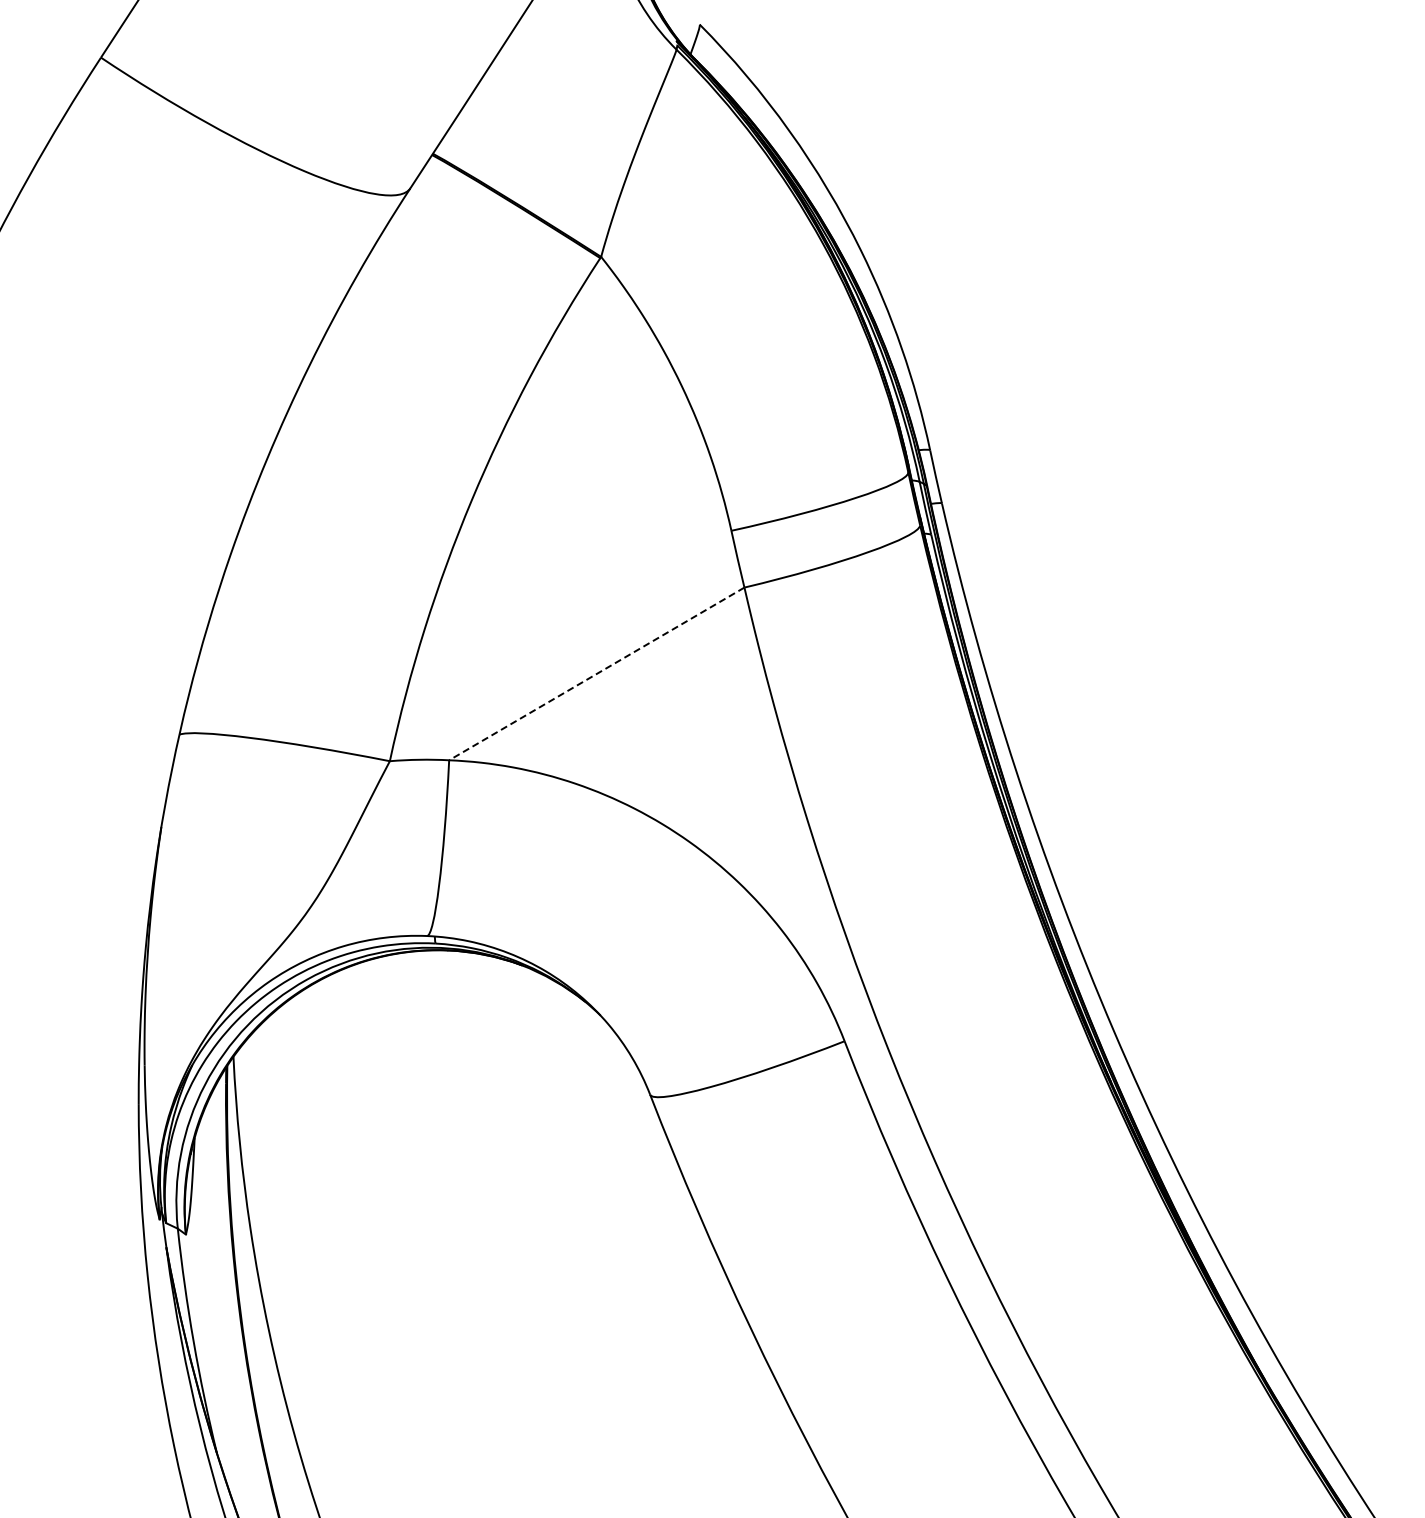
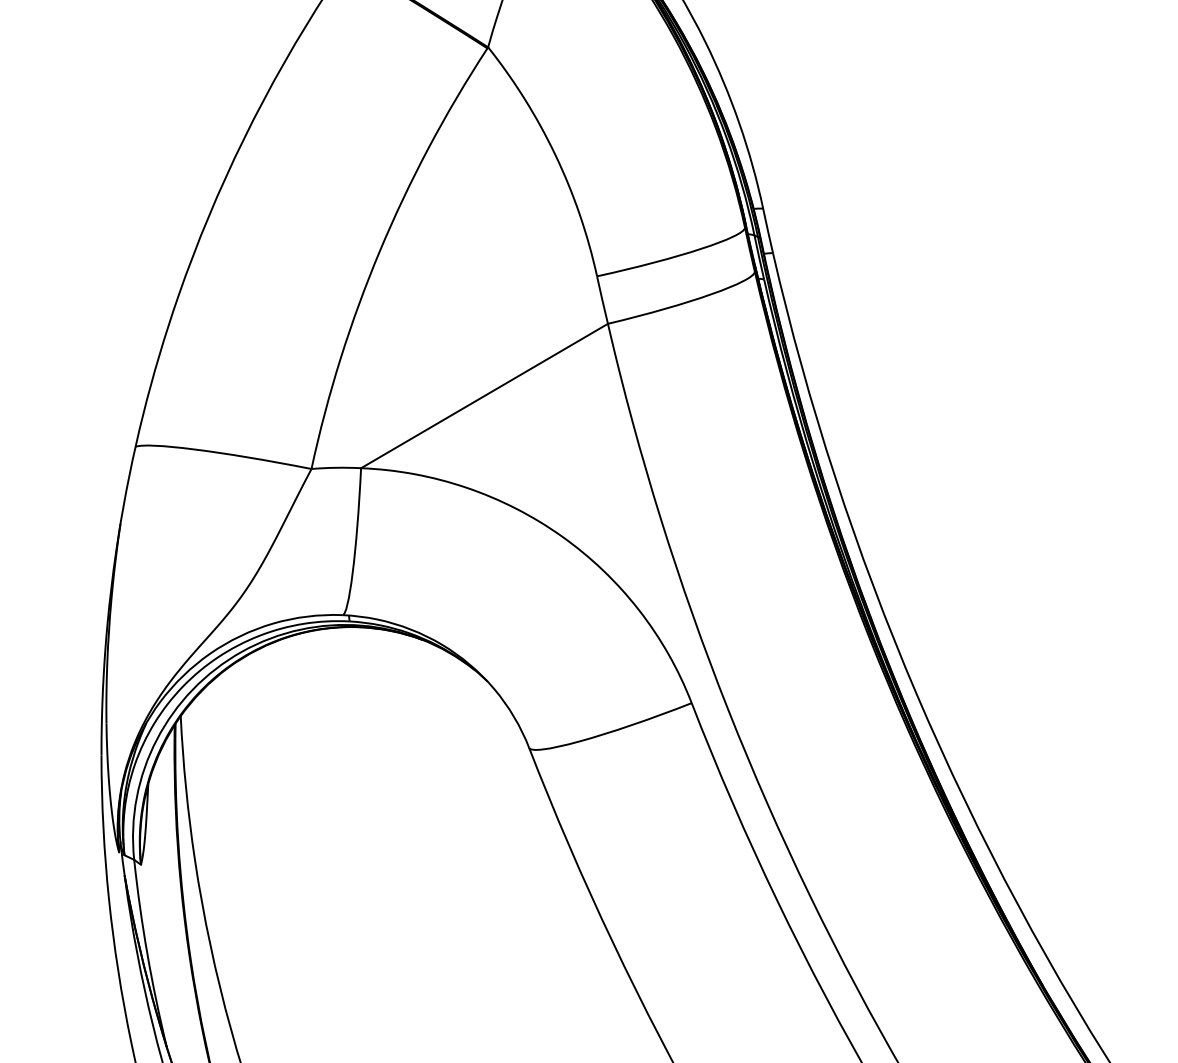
line: (596, 674) -> (484, 396), dashed -> solid

